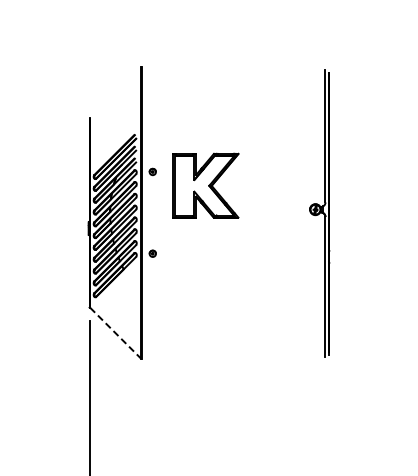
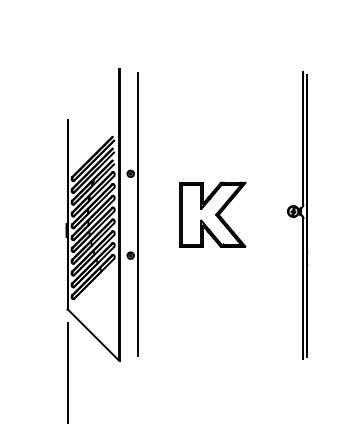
part: (205, 185) -> (212, 214), moved
line: (160, 212) -> (138, 214), added
line: (115, 333) -> (93, 335), dashed -> solid

